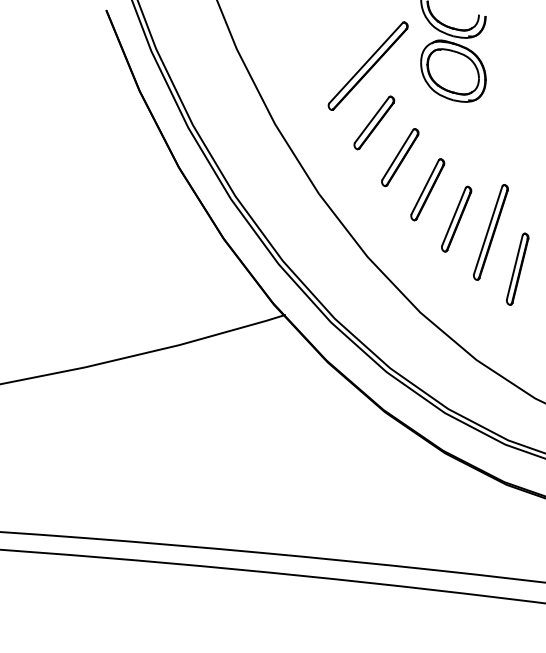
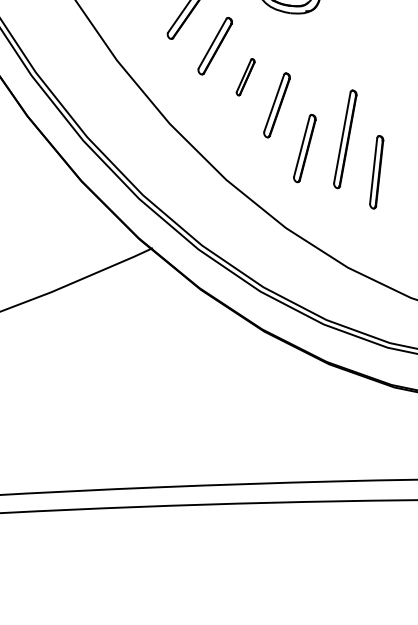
part: (400, 157) -> (245, 76), size x0.6
part: (456, 218) -> (304, 147), moved

